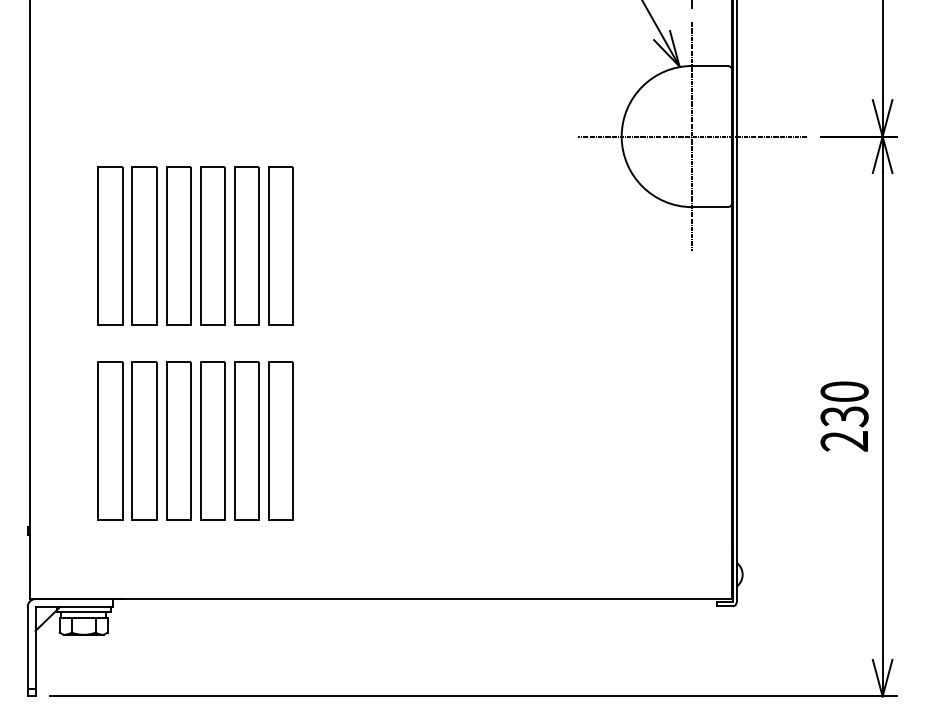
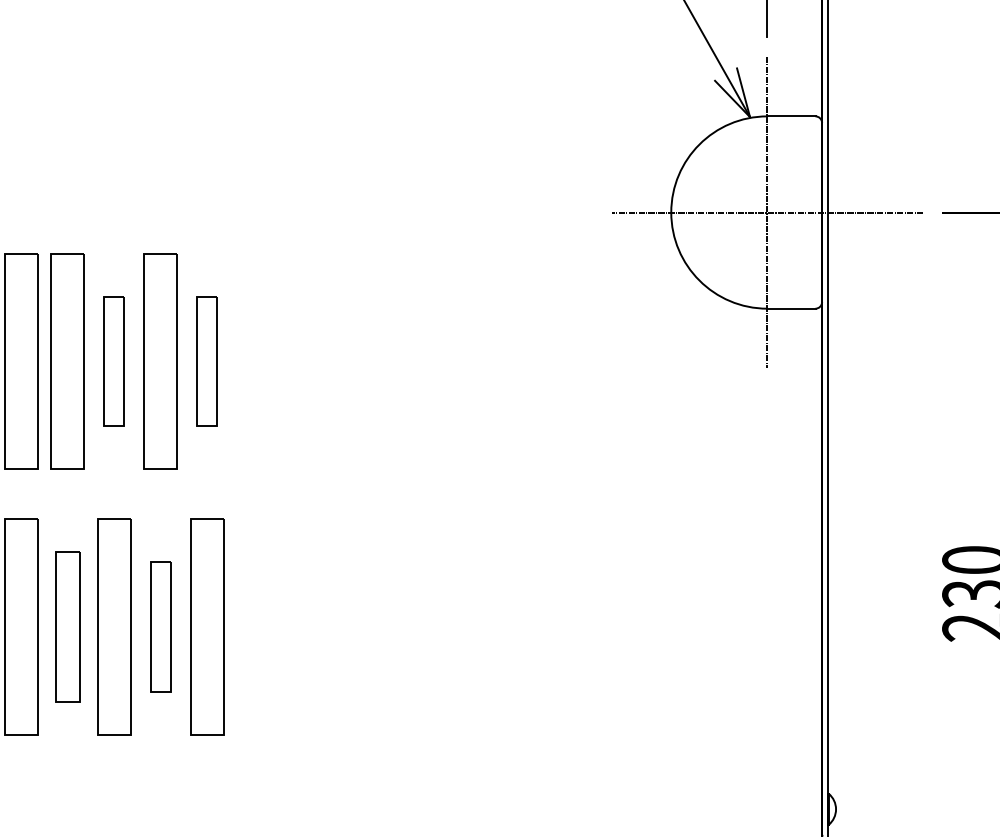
part: (212, 245) -> (113, 360), size x0.6
part: (280, 245) -> (206, 360), size x0.6
part: (178, 440) -> (67, 626), size x0.7
part: (246, 440) -> (160, 626), size x0.6

